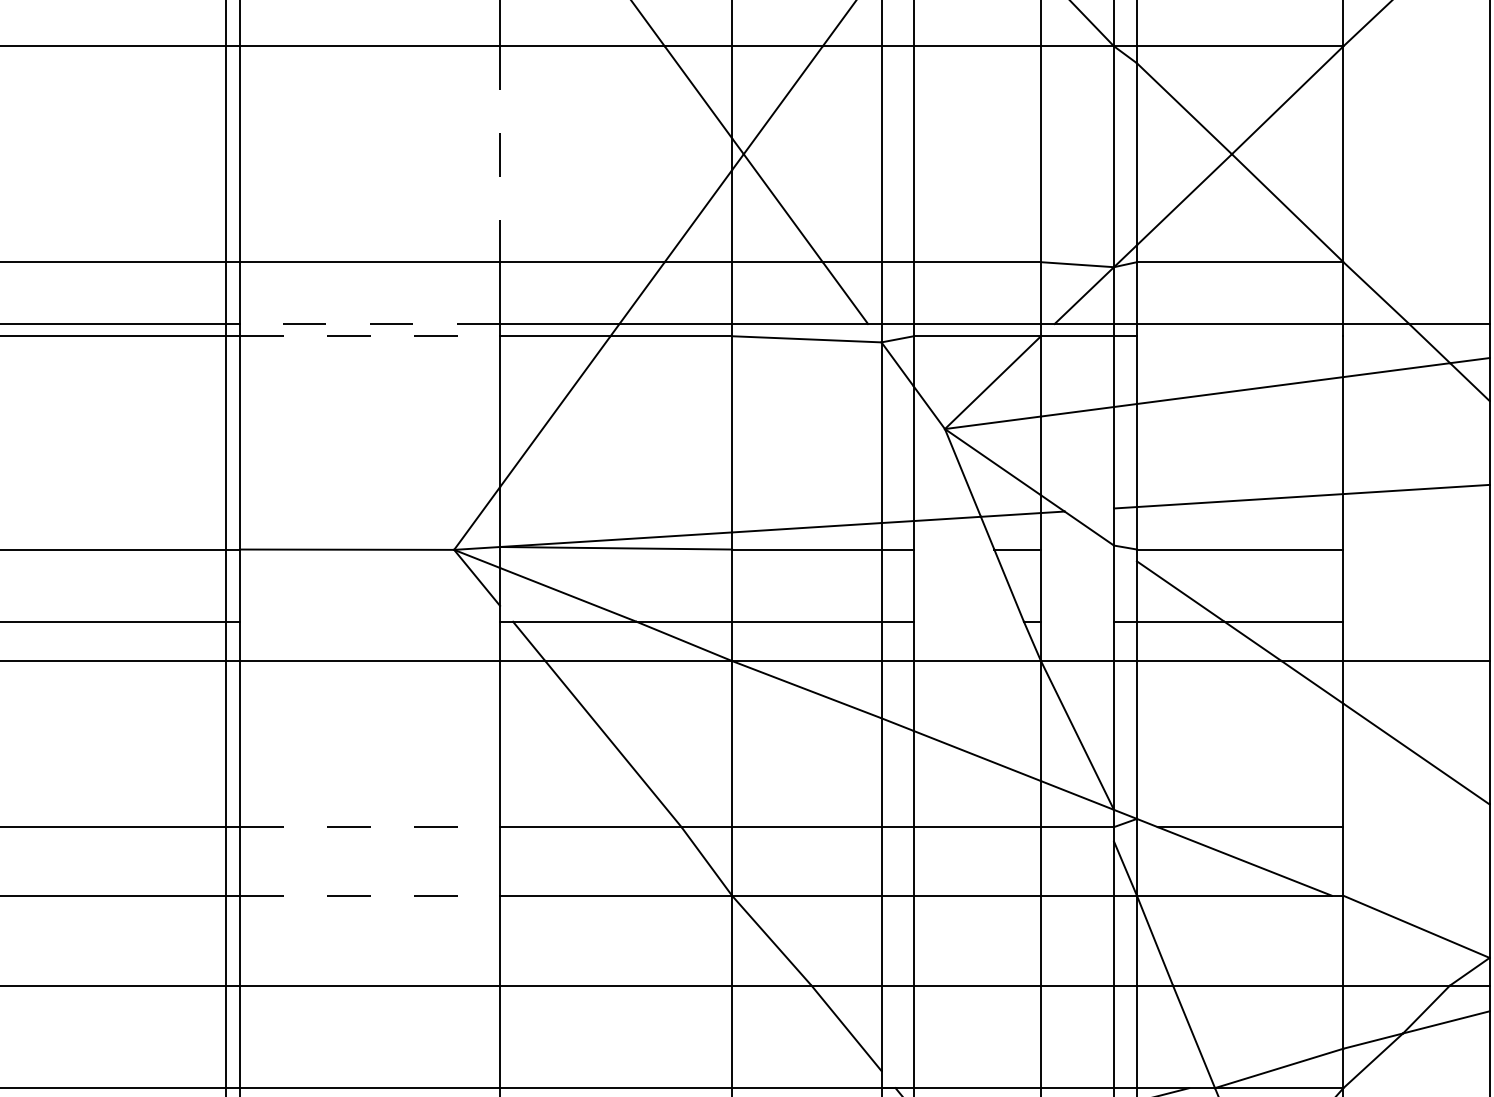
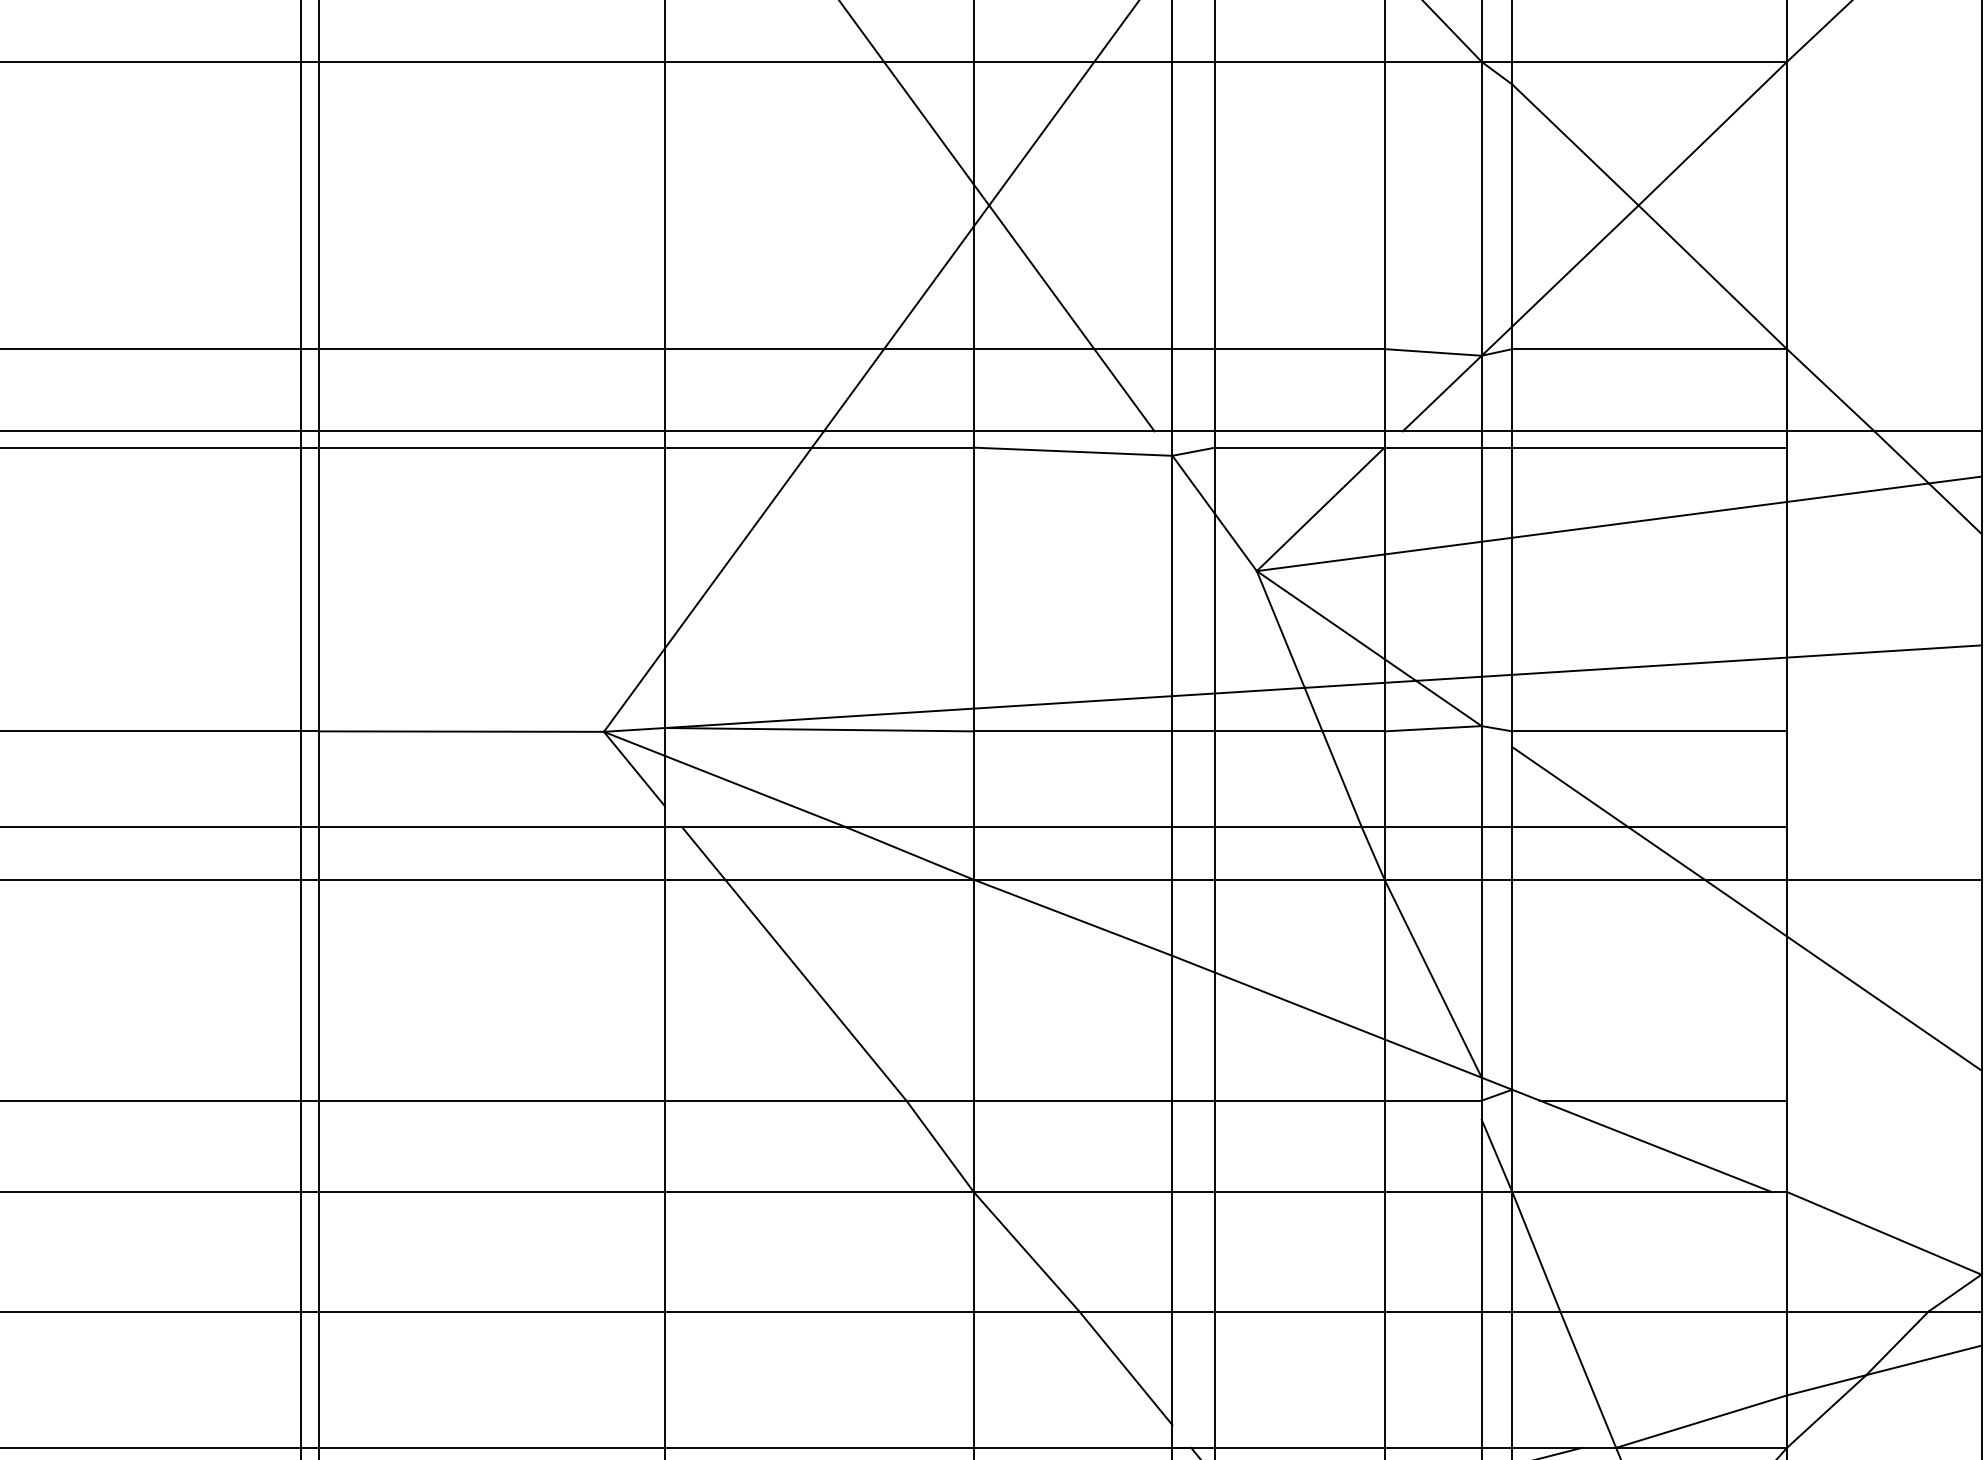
line: (499, 154) -> (664, 205), dashed -> solid
line: (370, 324) -> (492, 431), dashed -> solid
line: (370, 336) -> (492, 447), dashed -> solid
line: (1240, 336) -> (1649, 447), added
line: (1089, 509) -> (1448, 678), added
line: (1076, 547) -> (1432, 728), added
line: (953, 549) -> (1268, 731), added
line: (369, 621) -> (491, 827), added
line: (968, 621) -> (1288, 827), added
line: (1076, 621) -> (1432, 827), added
line: (370, 827) -> (492, 1100), dashed -> solid
line: (370, 895) -> (492, 1191), dashed -> solid

